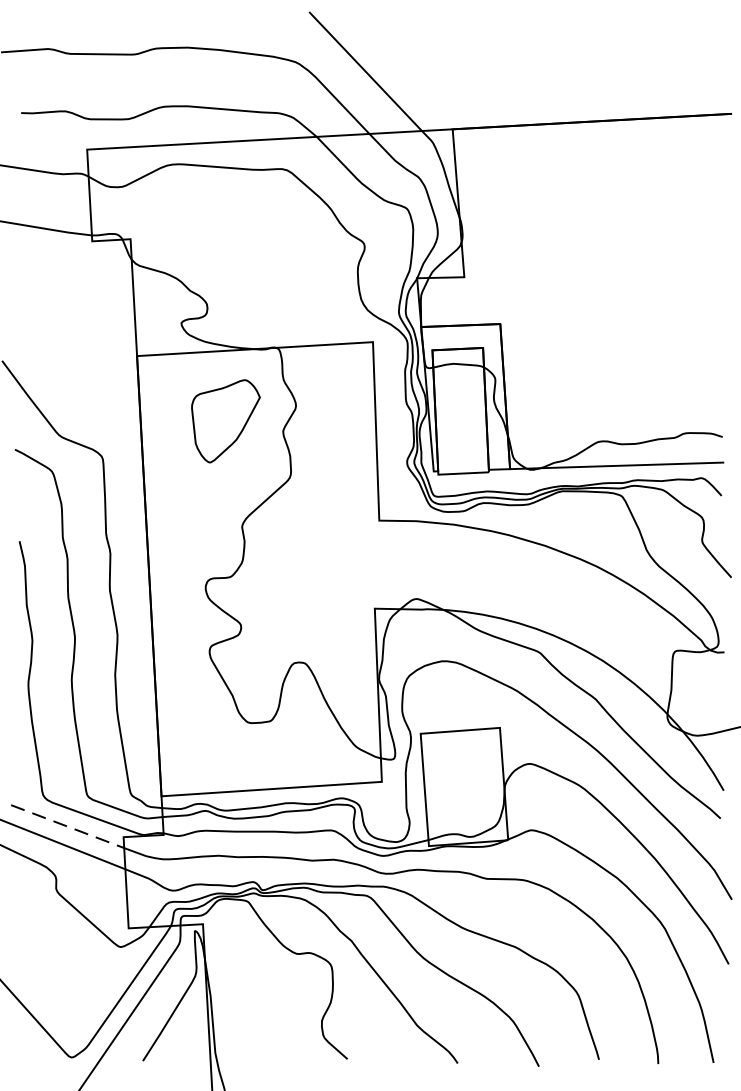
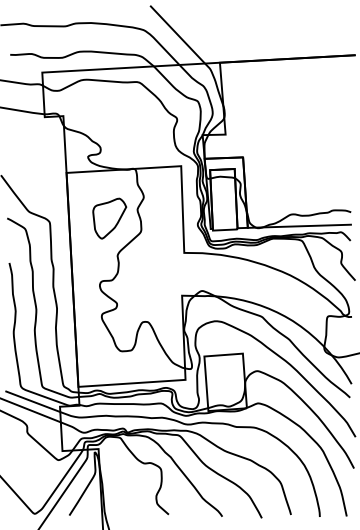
part: (225, 421) -> (109, 218), moved
line: (69, 826) -> (33, 401), dashed -> solid

